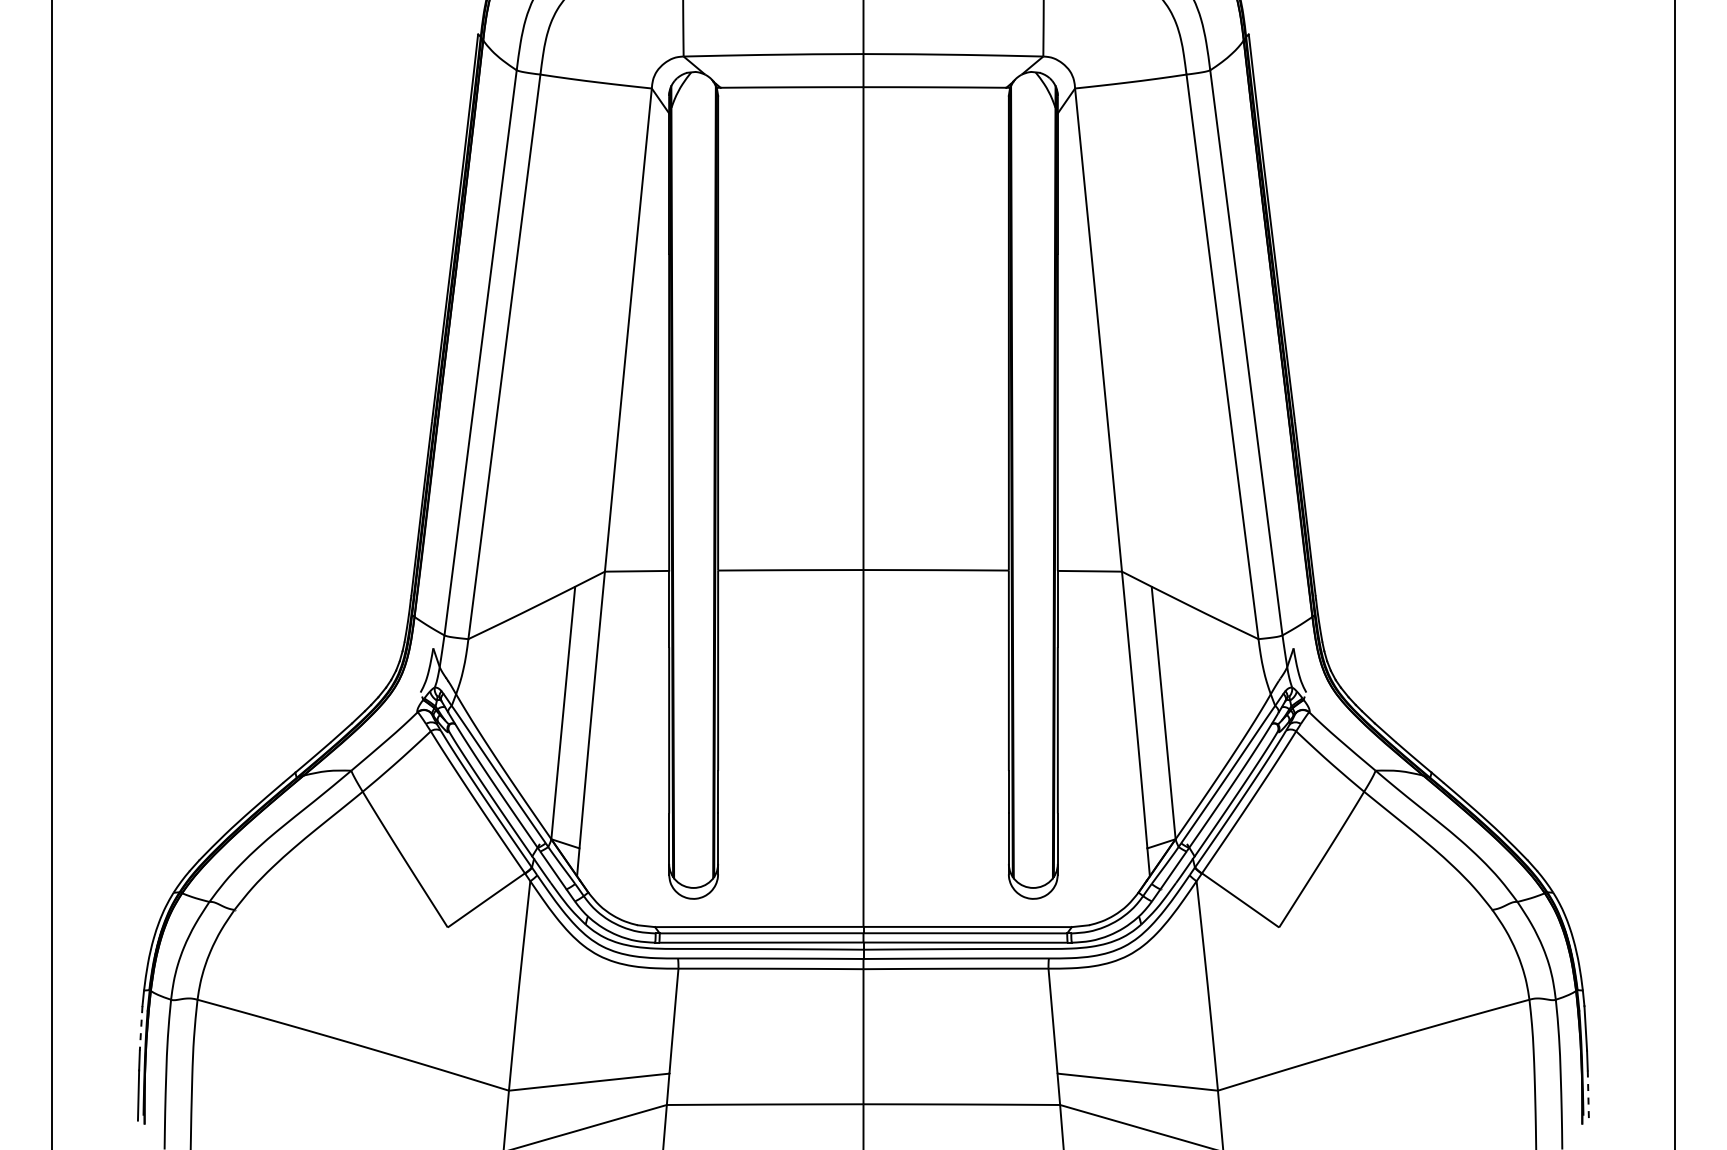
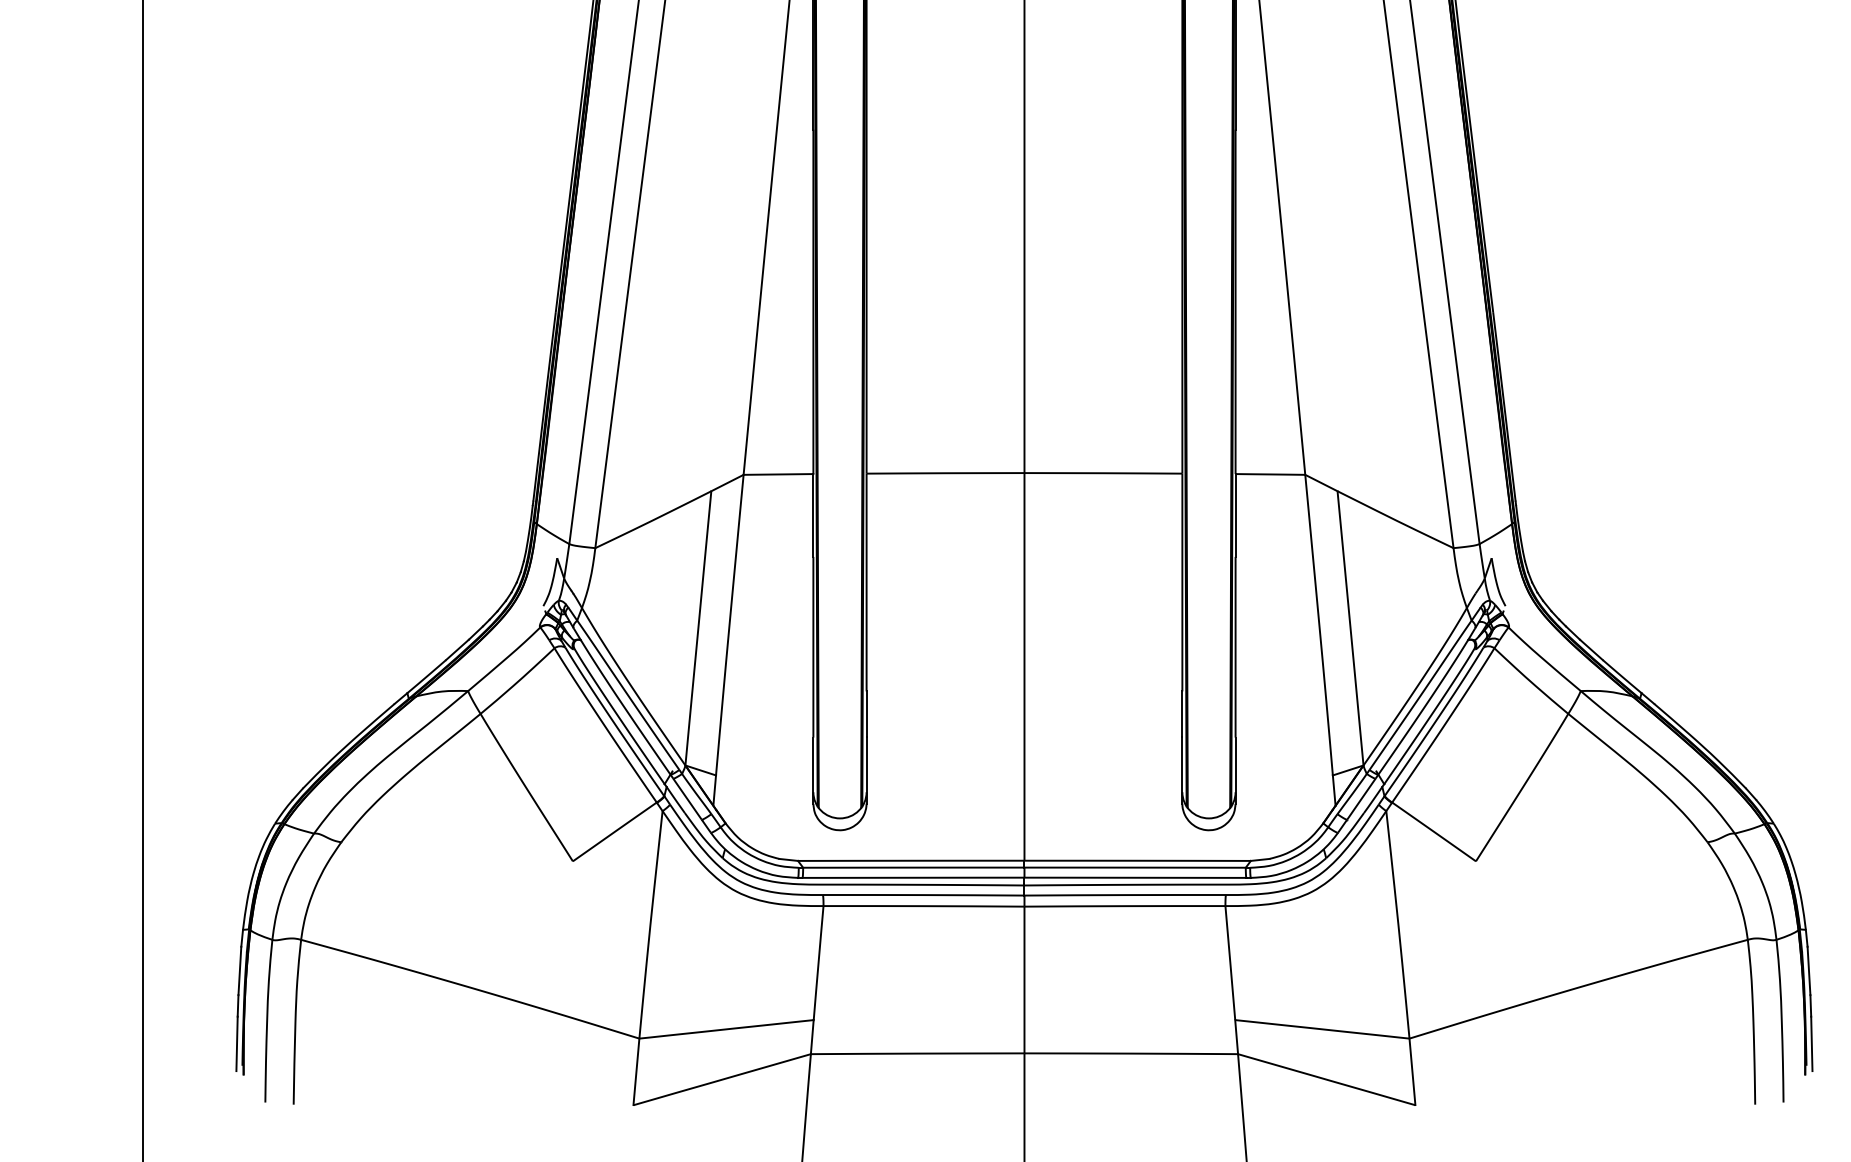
line: (141, 1028) -> (240, 971), dashed -> solid
line: (1588, 1096) -> (1811, 1044), dashed -> solid

